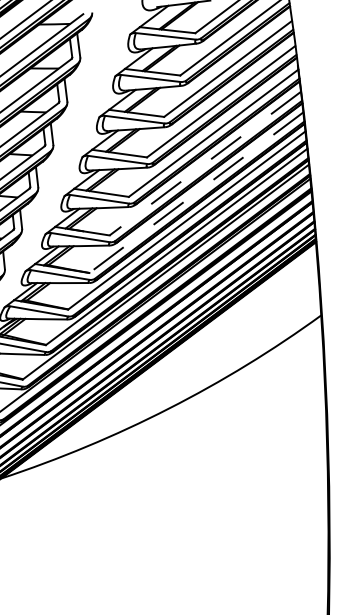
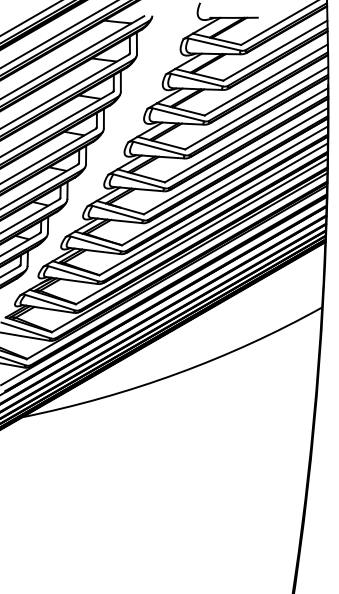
line: (204, 164) -> (235, 161), dashed -> solid
line: (196, 192) -> (225, 185), dashed -> solid

